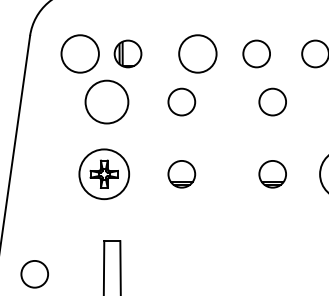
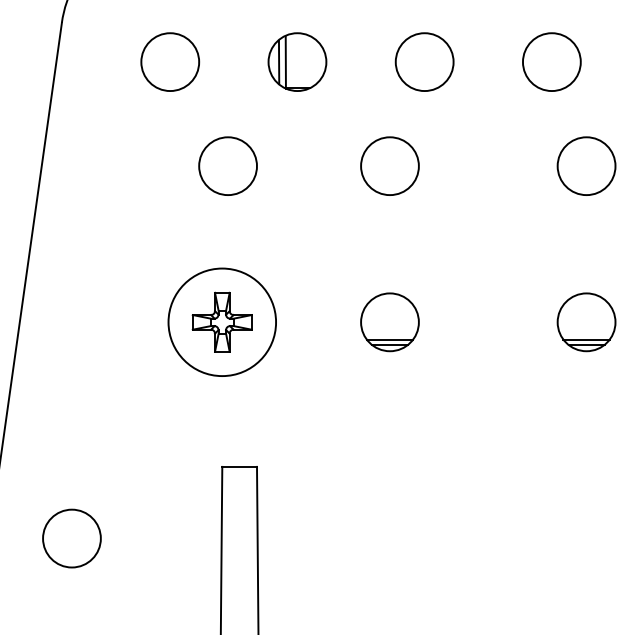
circle: (79, 53) -> (168, 61), size x0.71
part: (127, 53) -> (296, 61), moved
circle: (197, 53) -> (423, 61), size x0.71
circle: (106, 101) -> (227, 164), size x0.62

